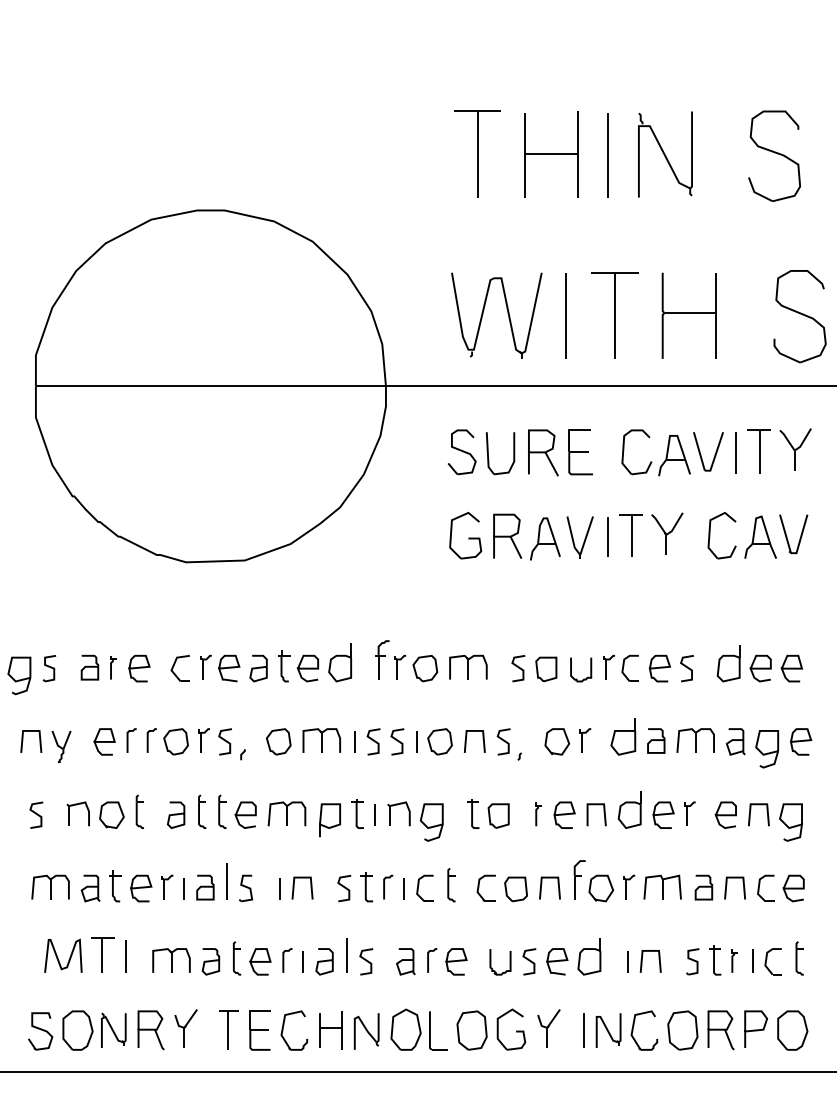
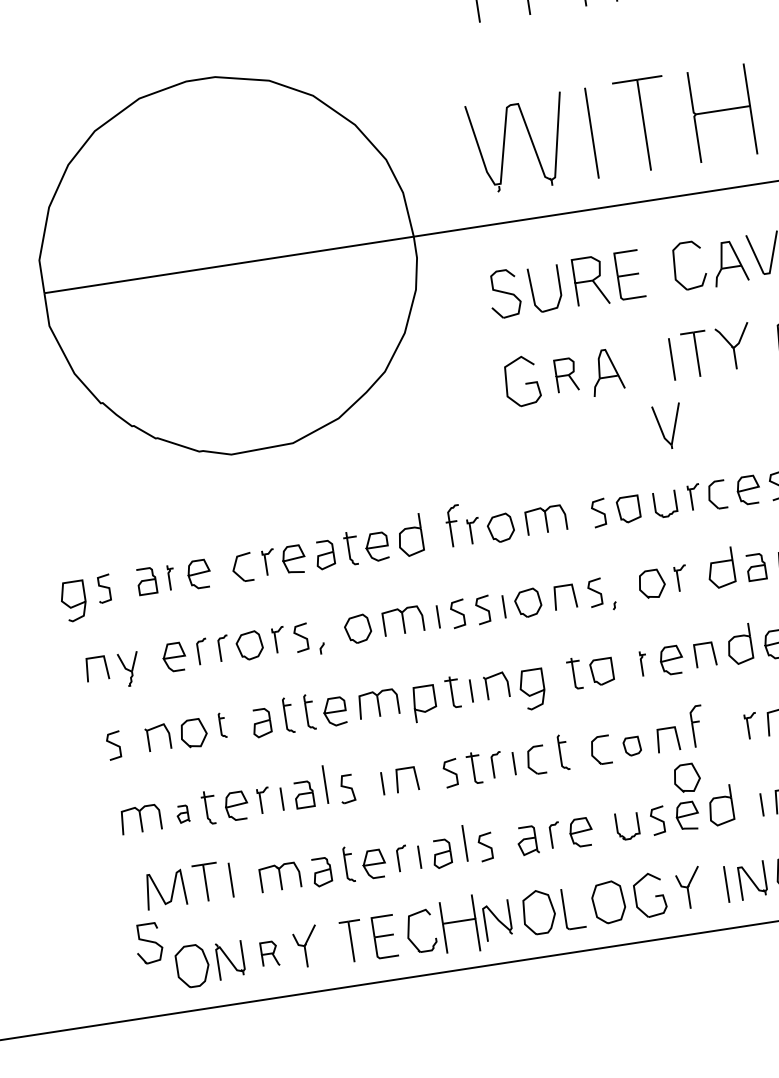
part: (507, 535) -> (566, 374), size x0.7
part: (579, 537) -> (668, 426), moved
part: (139, 811) -> (222, 725), size x0.7
curve: (610, 886) -> (696, 774), moved
part: (90, 888) -> (183, 814), size x0.6
part: (515, 889) -> (631, 746), size x0.7
part: (150, 1030) -> (269, 954), size x0.6
part: (330, 1030) -> (459, 925), size x1.4
part: (40, 1031) -> (148, 943), moved

